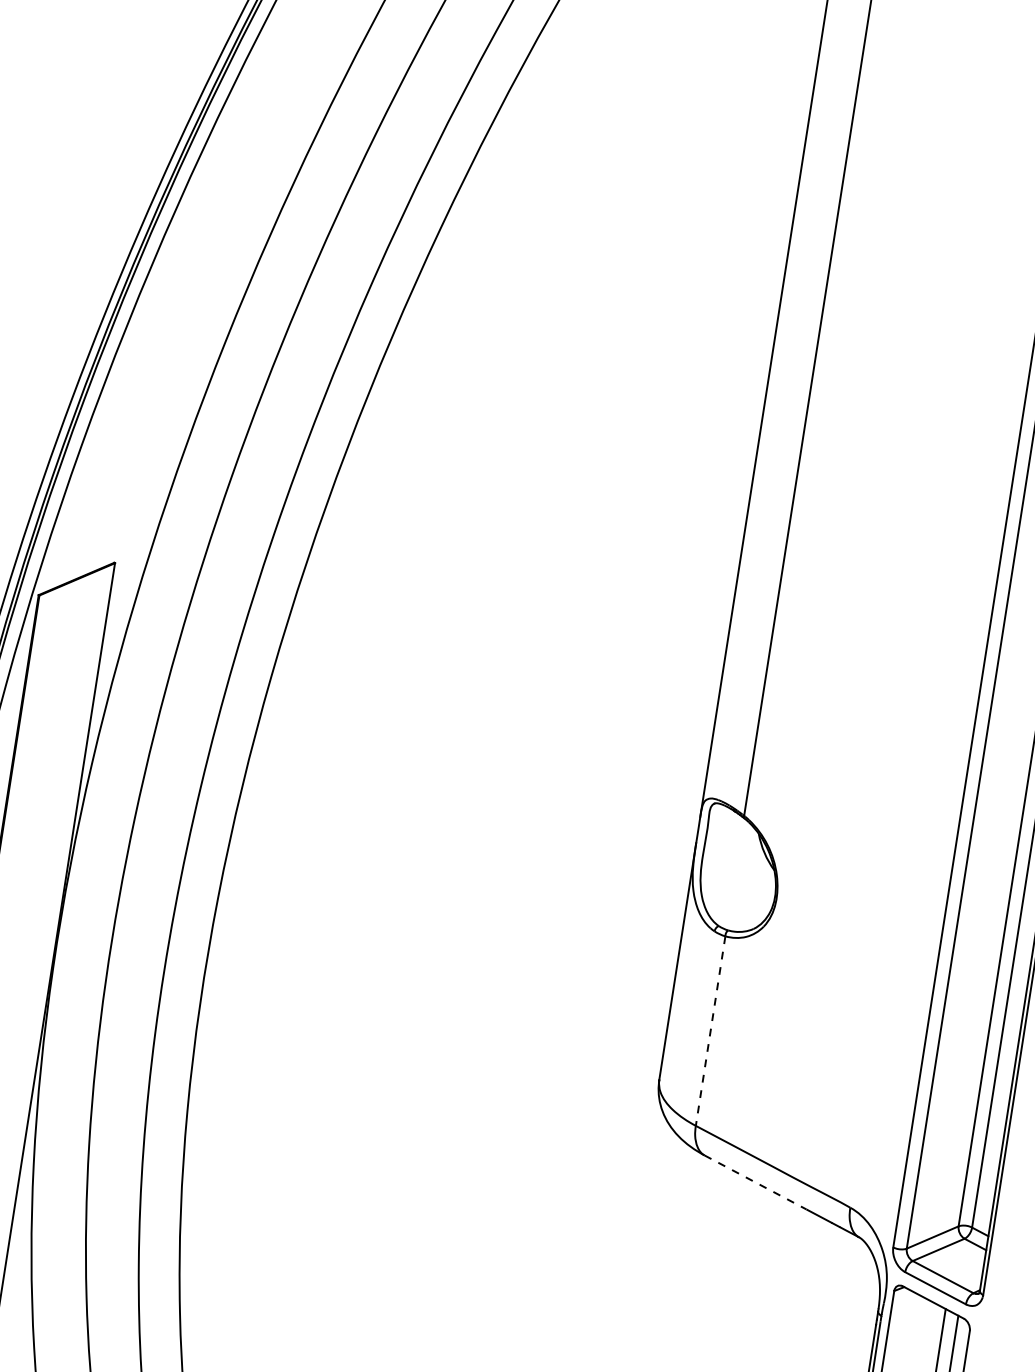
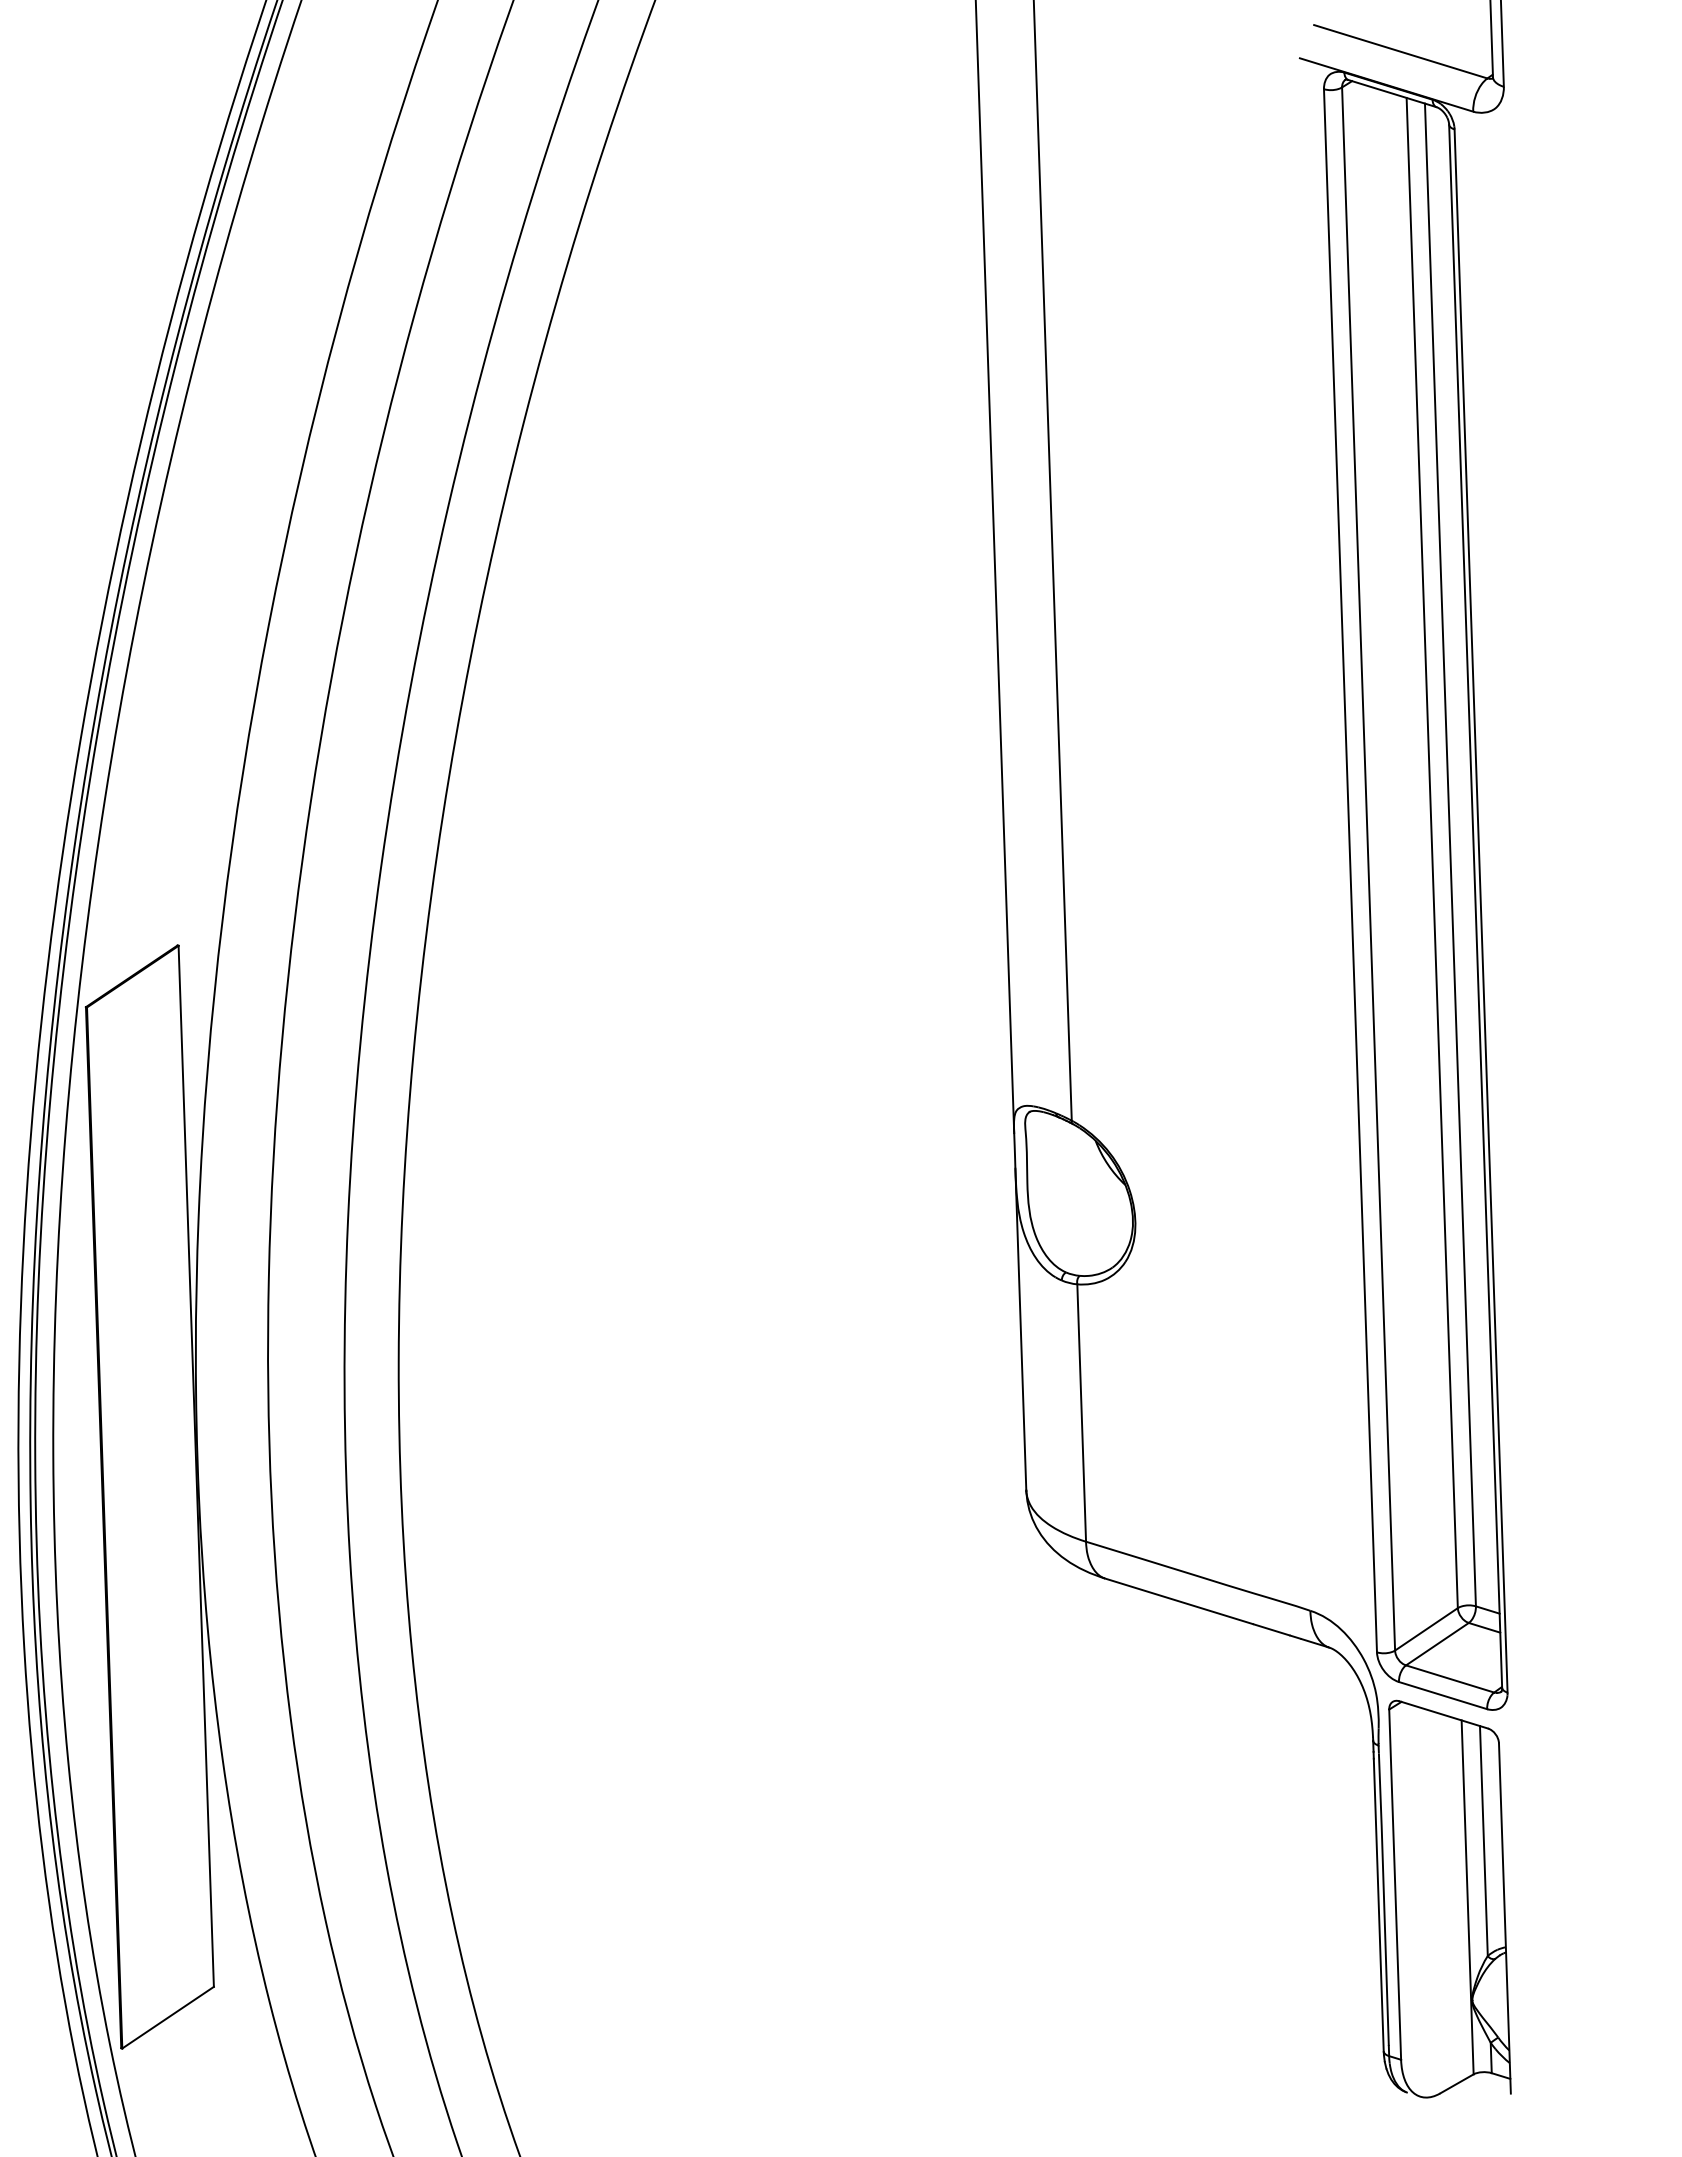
line: (710, 1031) -> (1081, 1413), dashed -> solid
line: (755, 1182) -> (1179, 1601), dashed -> solid

